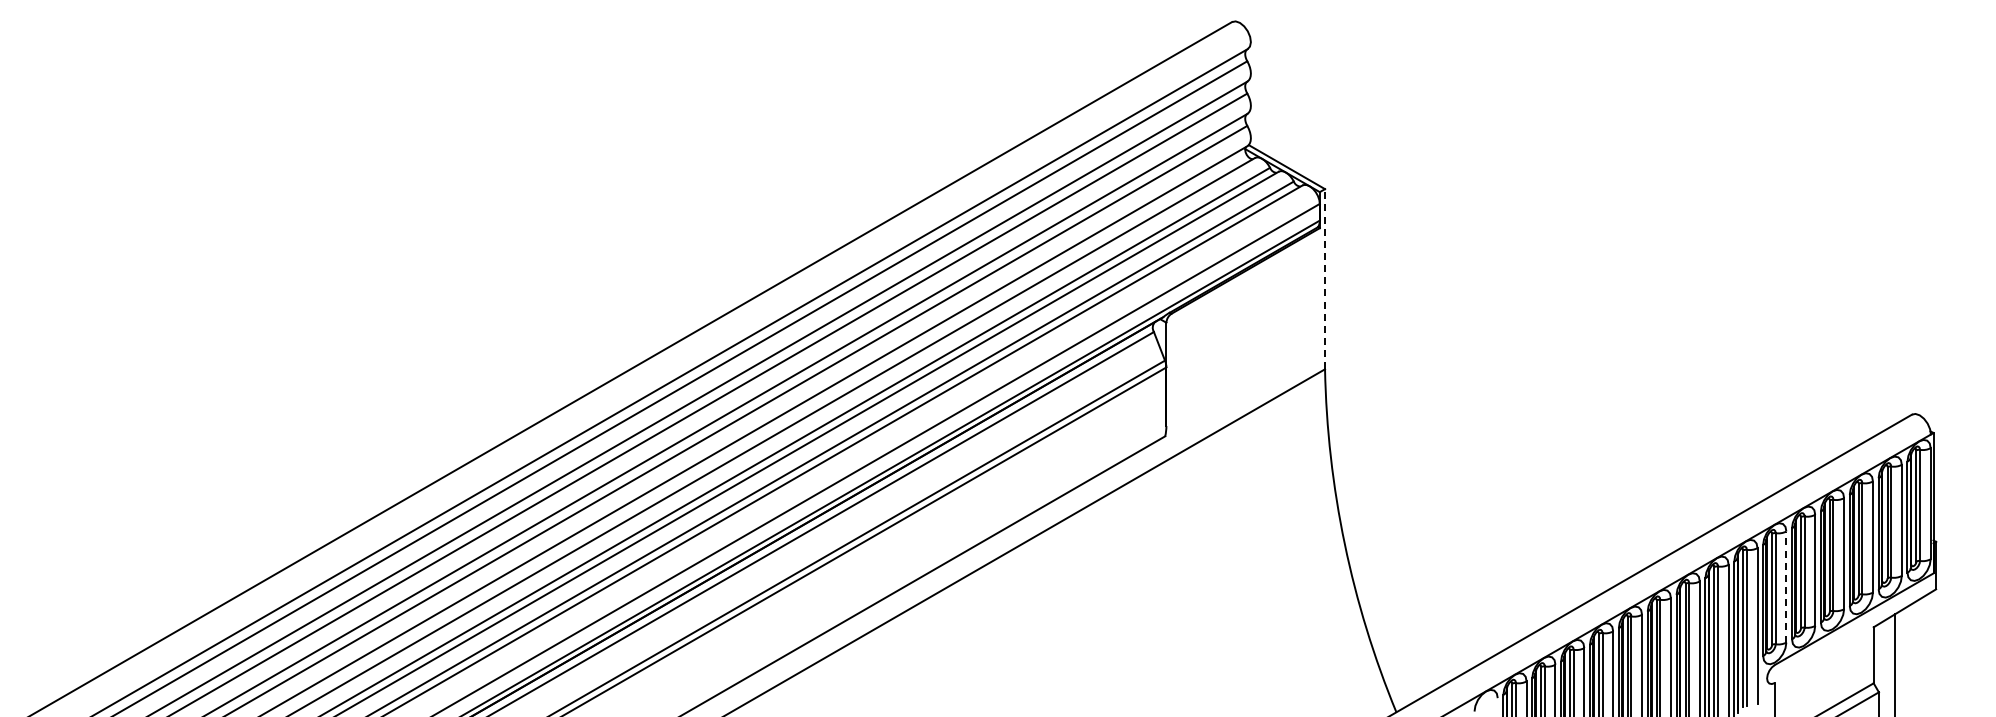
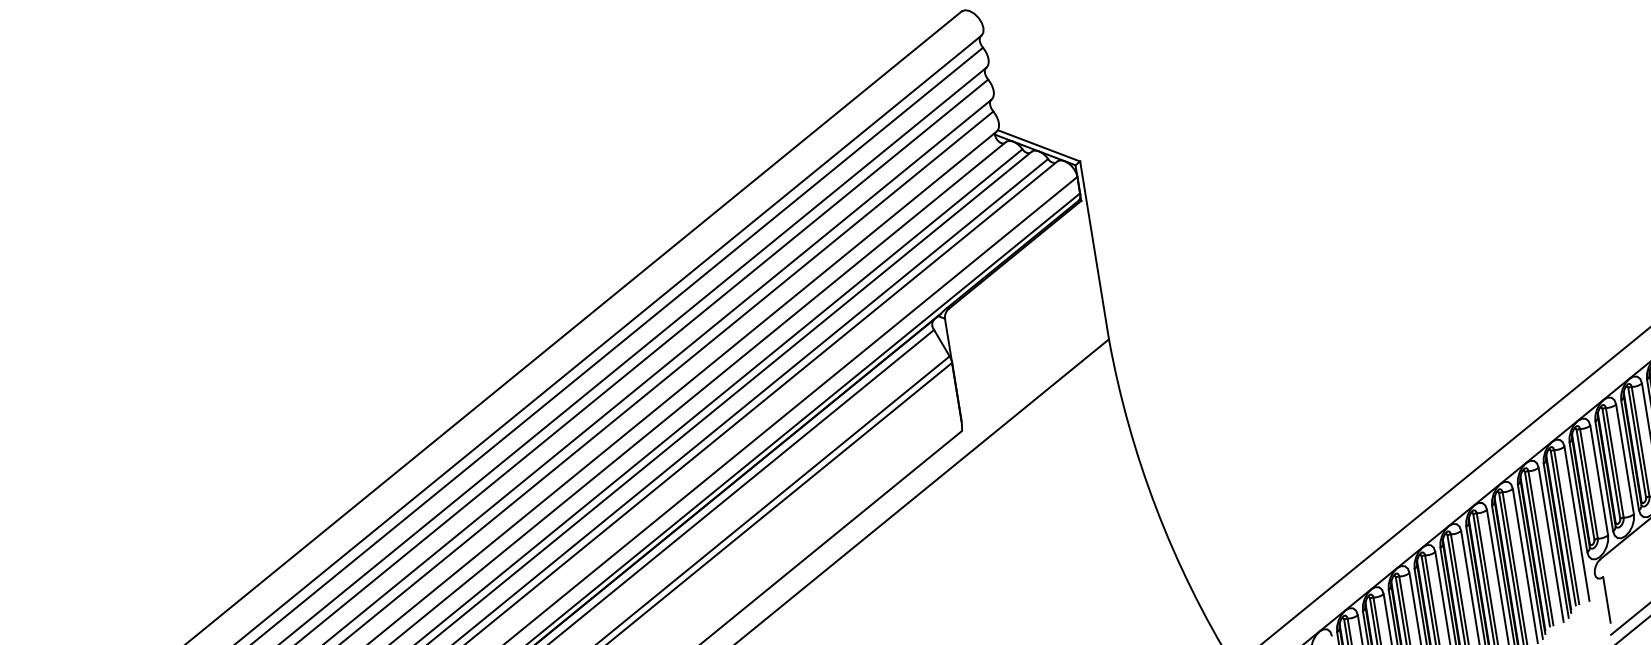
line: (1325, 278) -> (1094, 249), dashed -> solid
line: (1786, 587) -> (1599, 480), dashed -> solid

